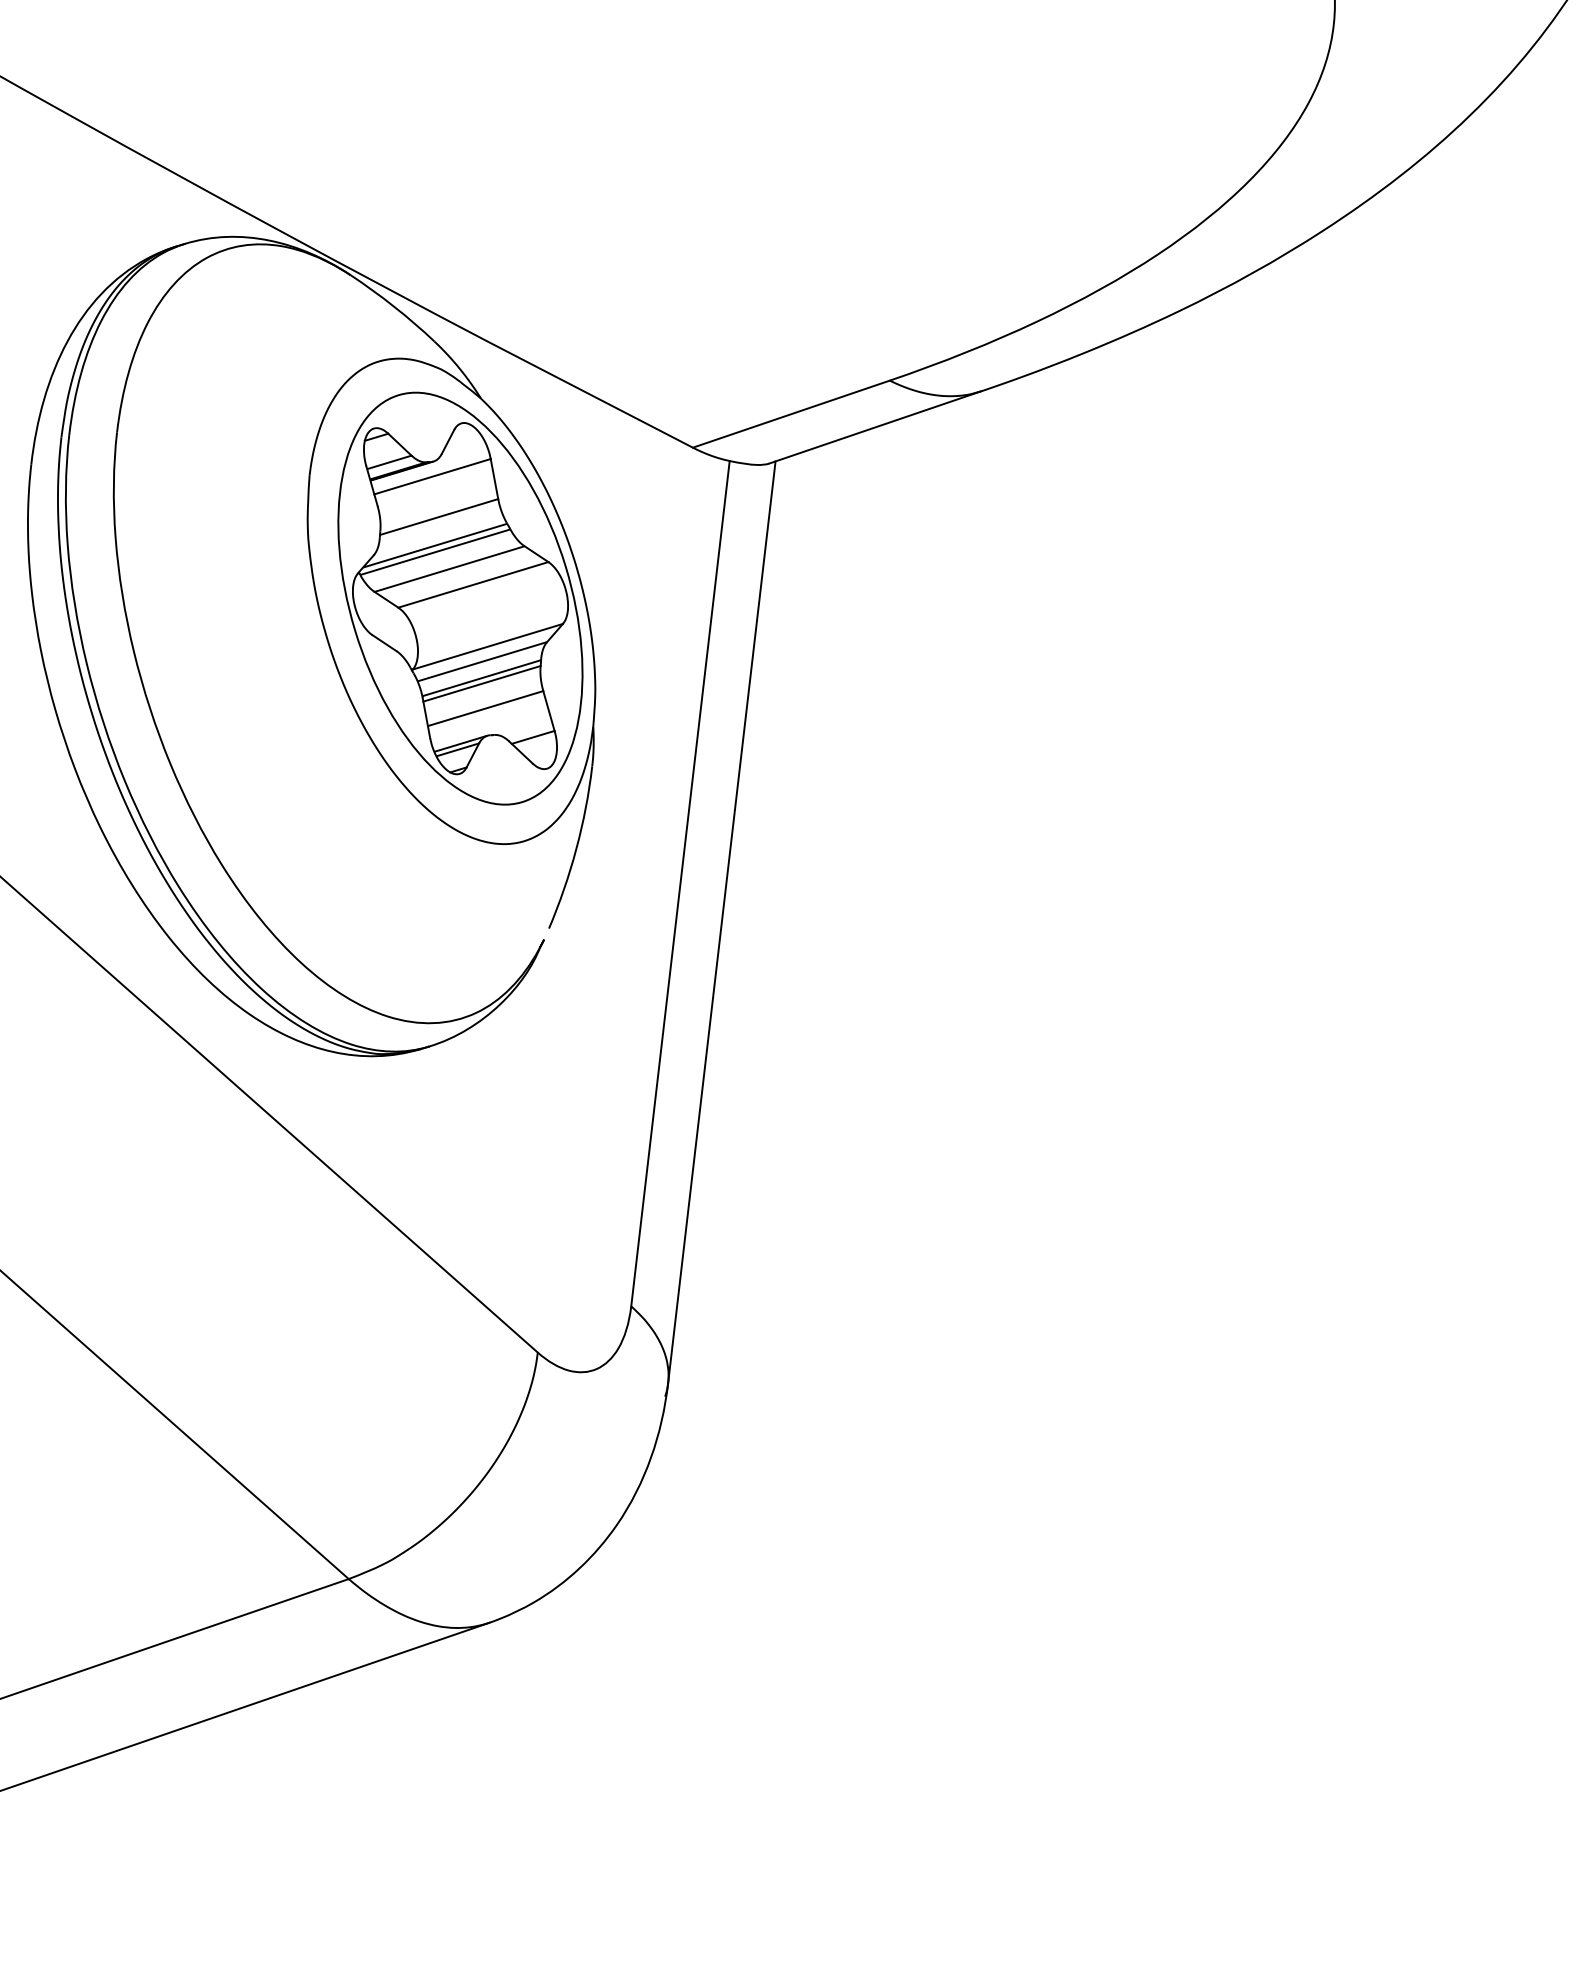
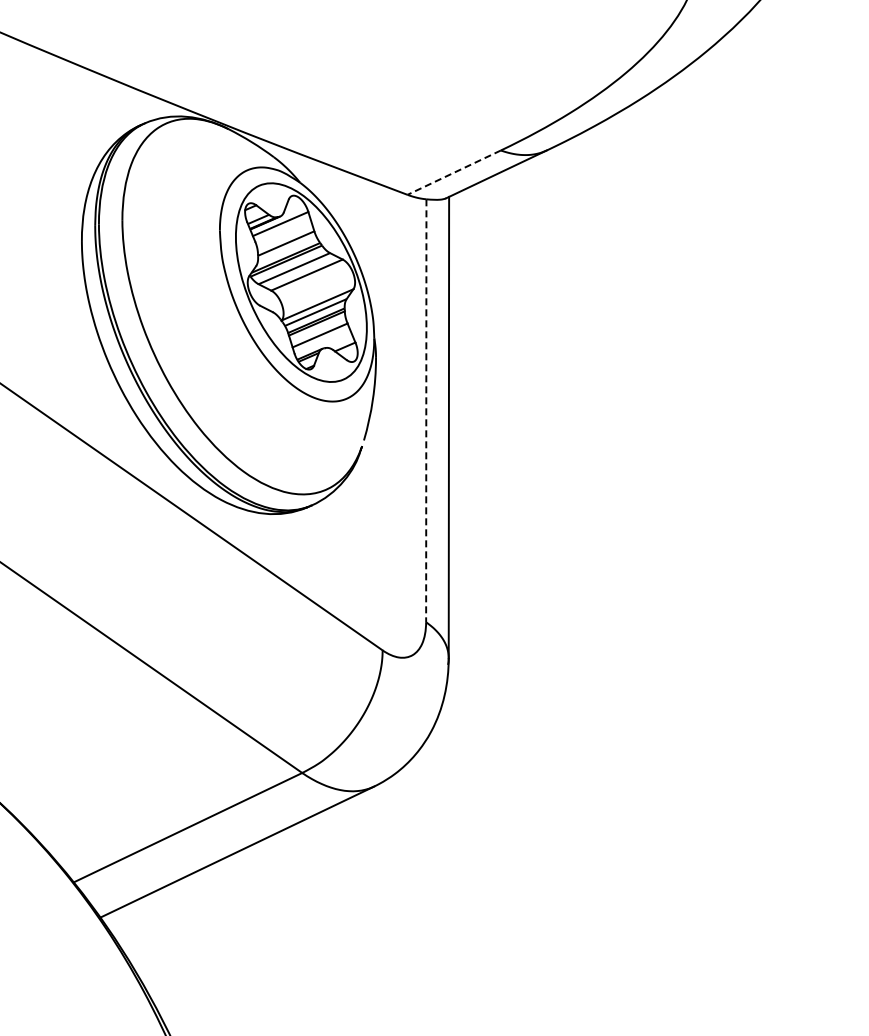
line: (791, 413) -> (454, 172), solid -> dashed
line: (680, 885) -> (426, 411), solid -> dashed

